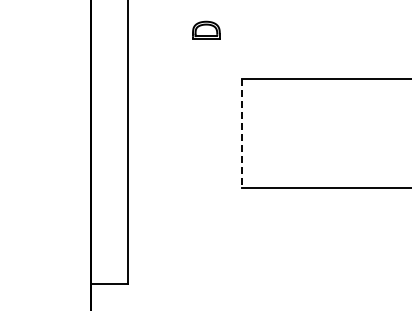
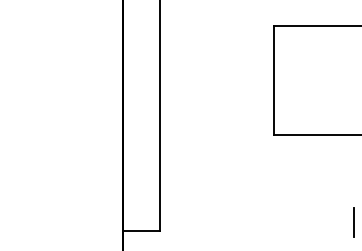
line: (241, 134) -> (274, 81), dashed -> solid
line: (321, 275) -> (354, 222), added

